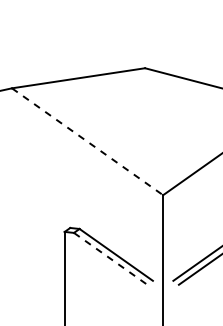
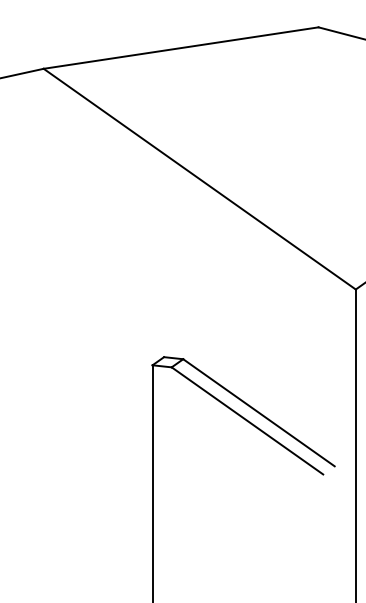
line: (87, 141) -> (199, 178), dashed -> solid
line: (110, 258) -> (247, 420), dashed -> solid

